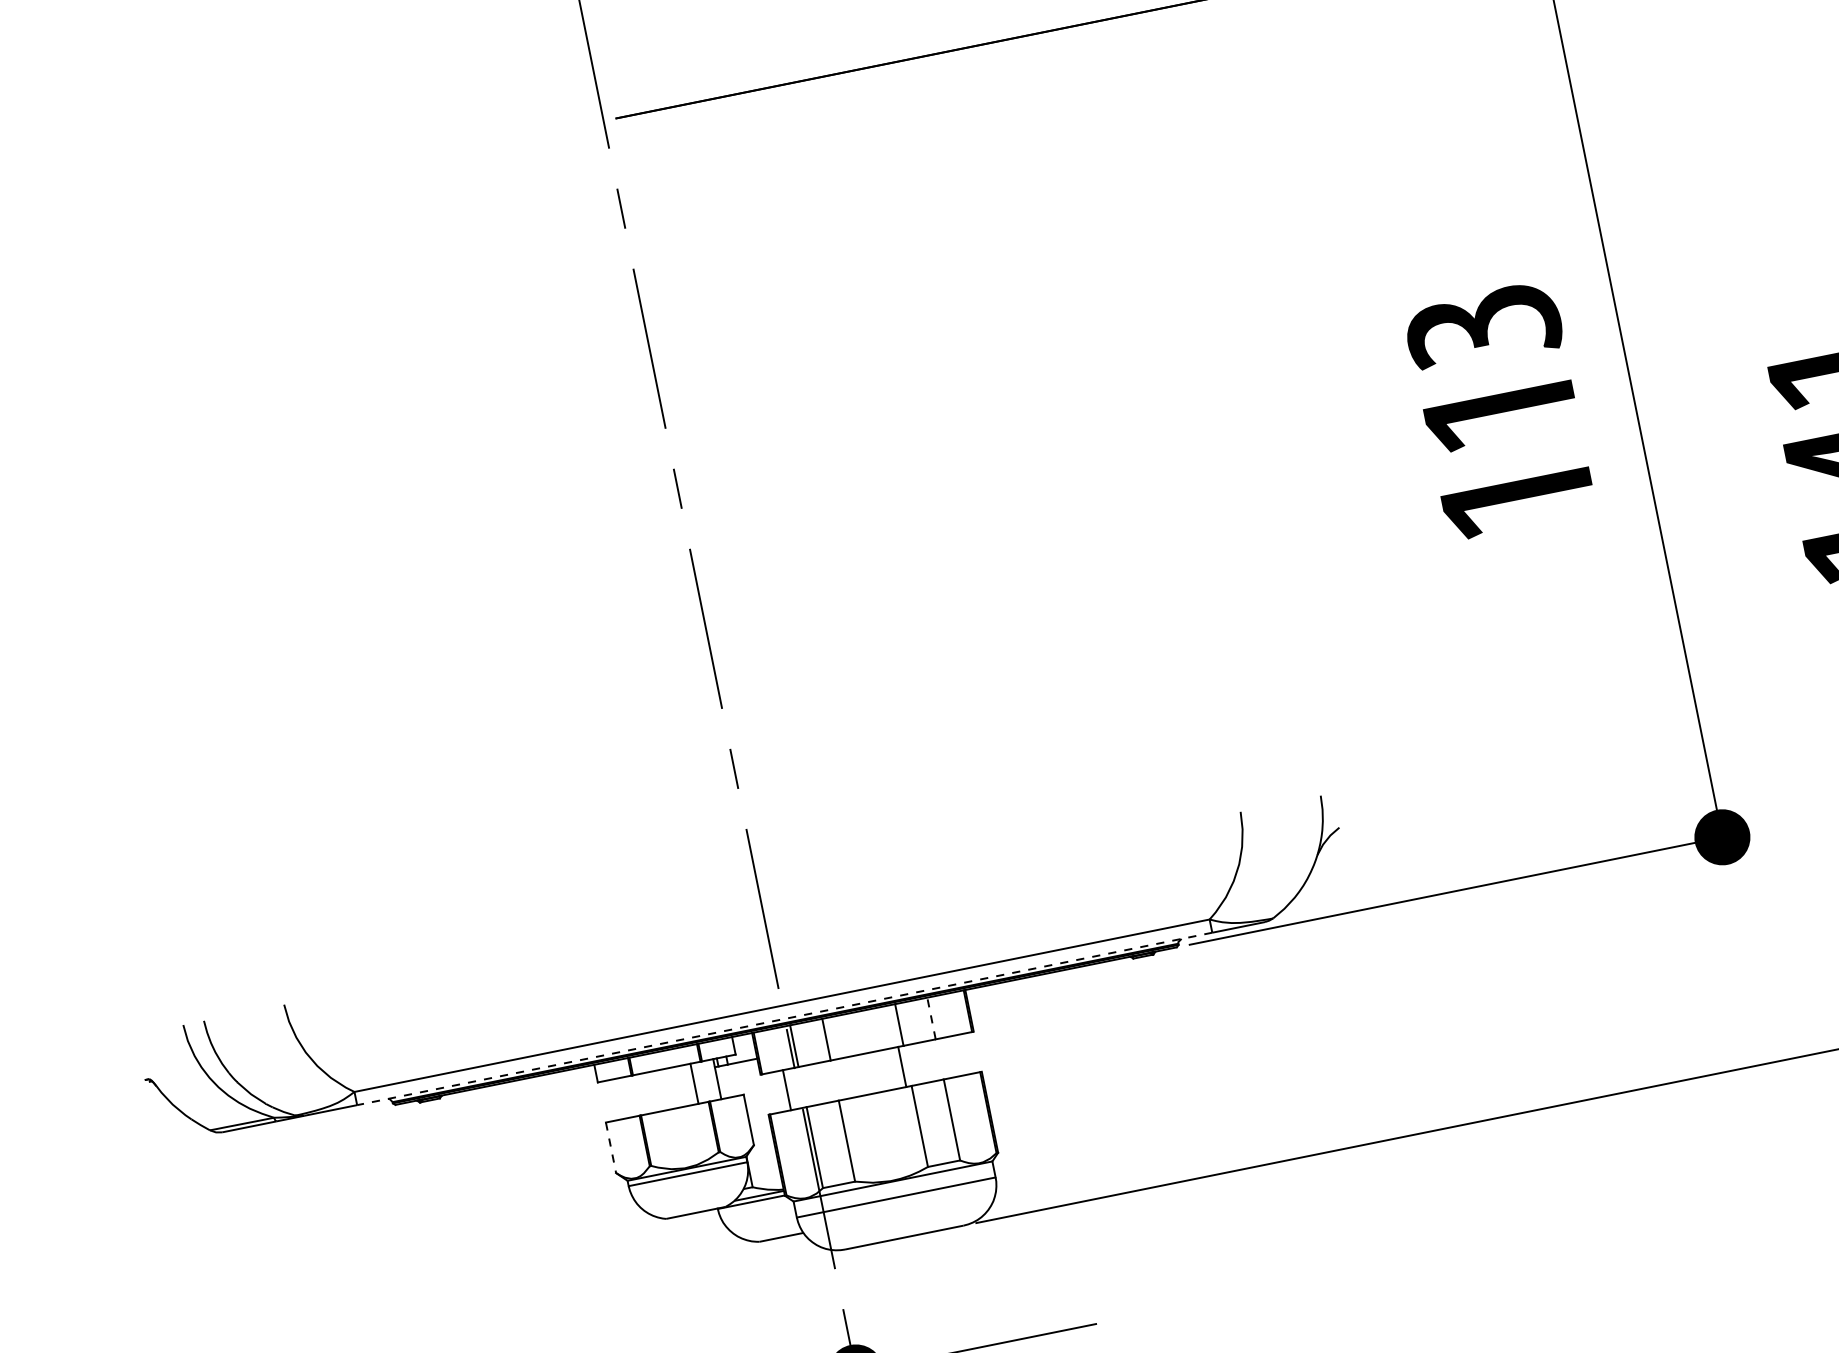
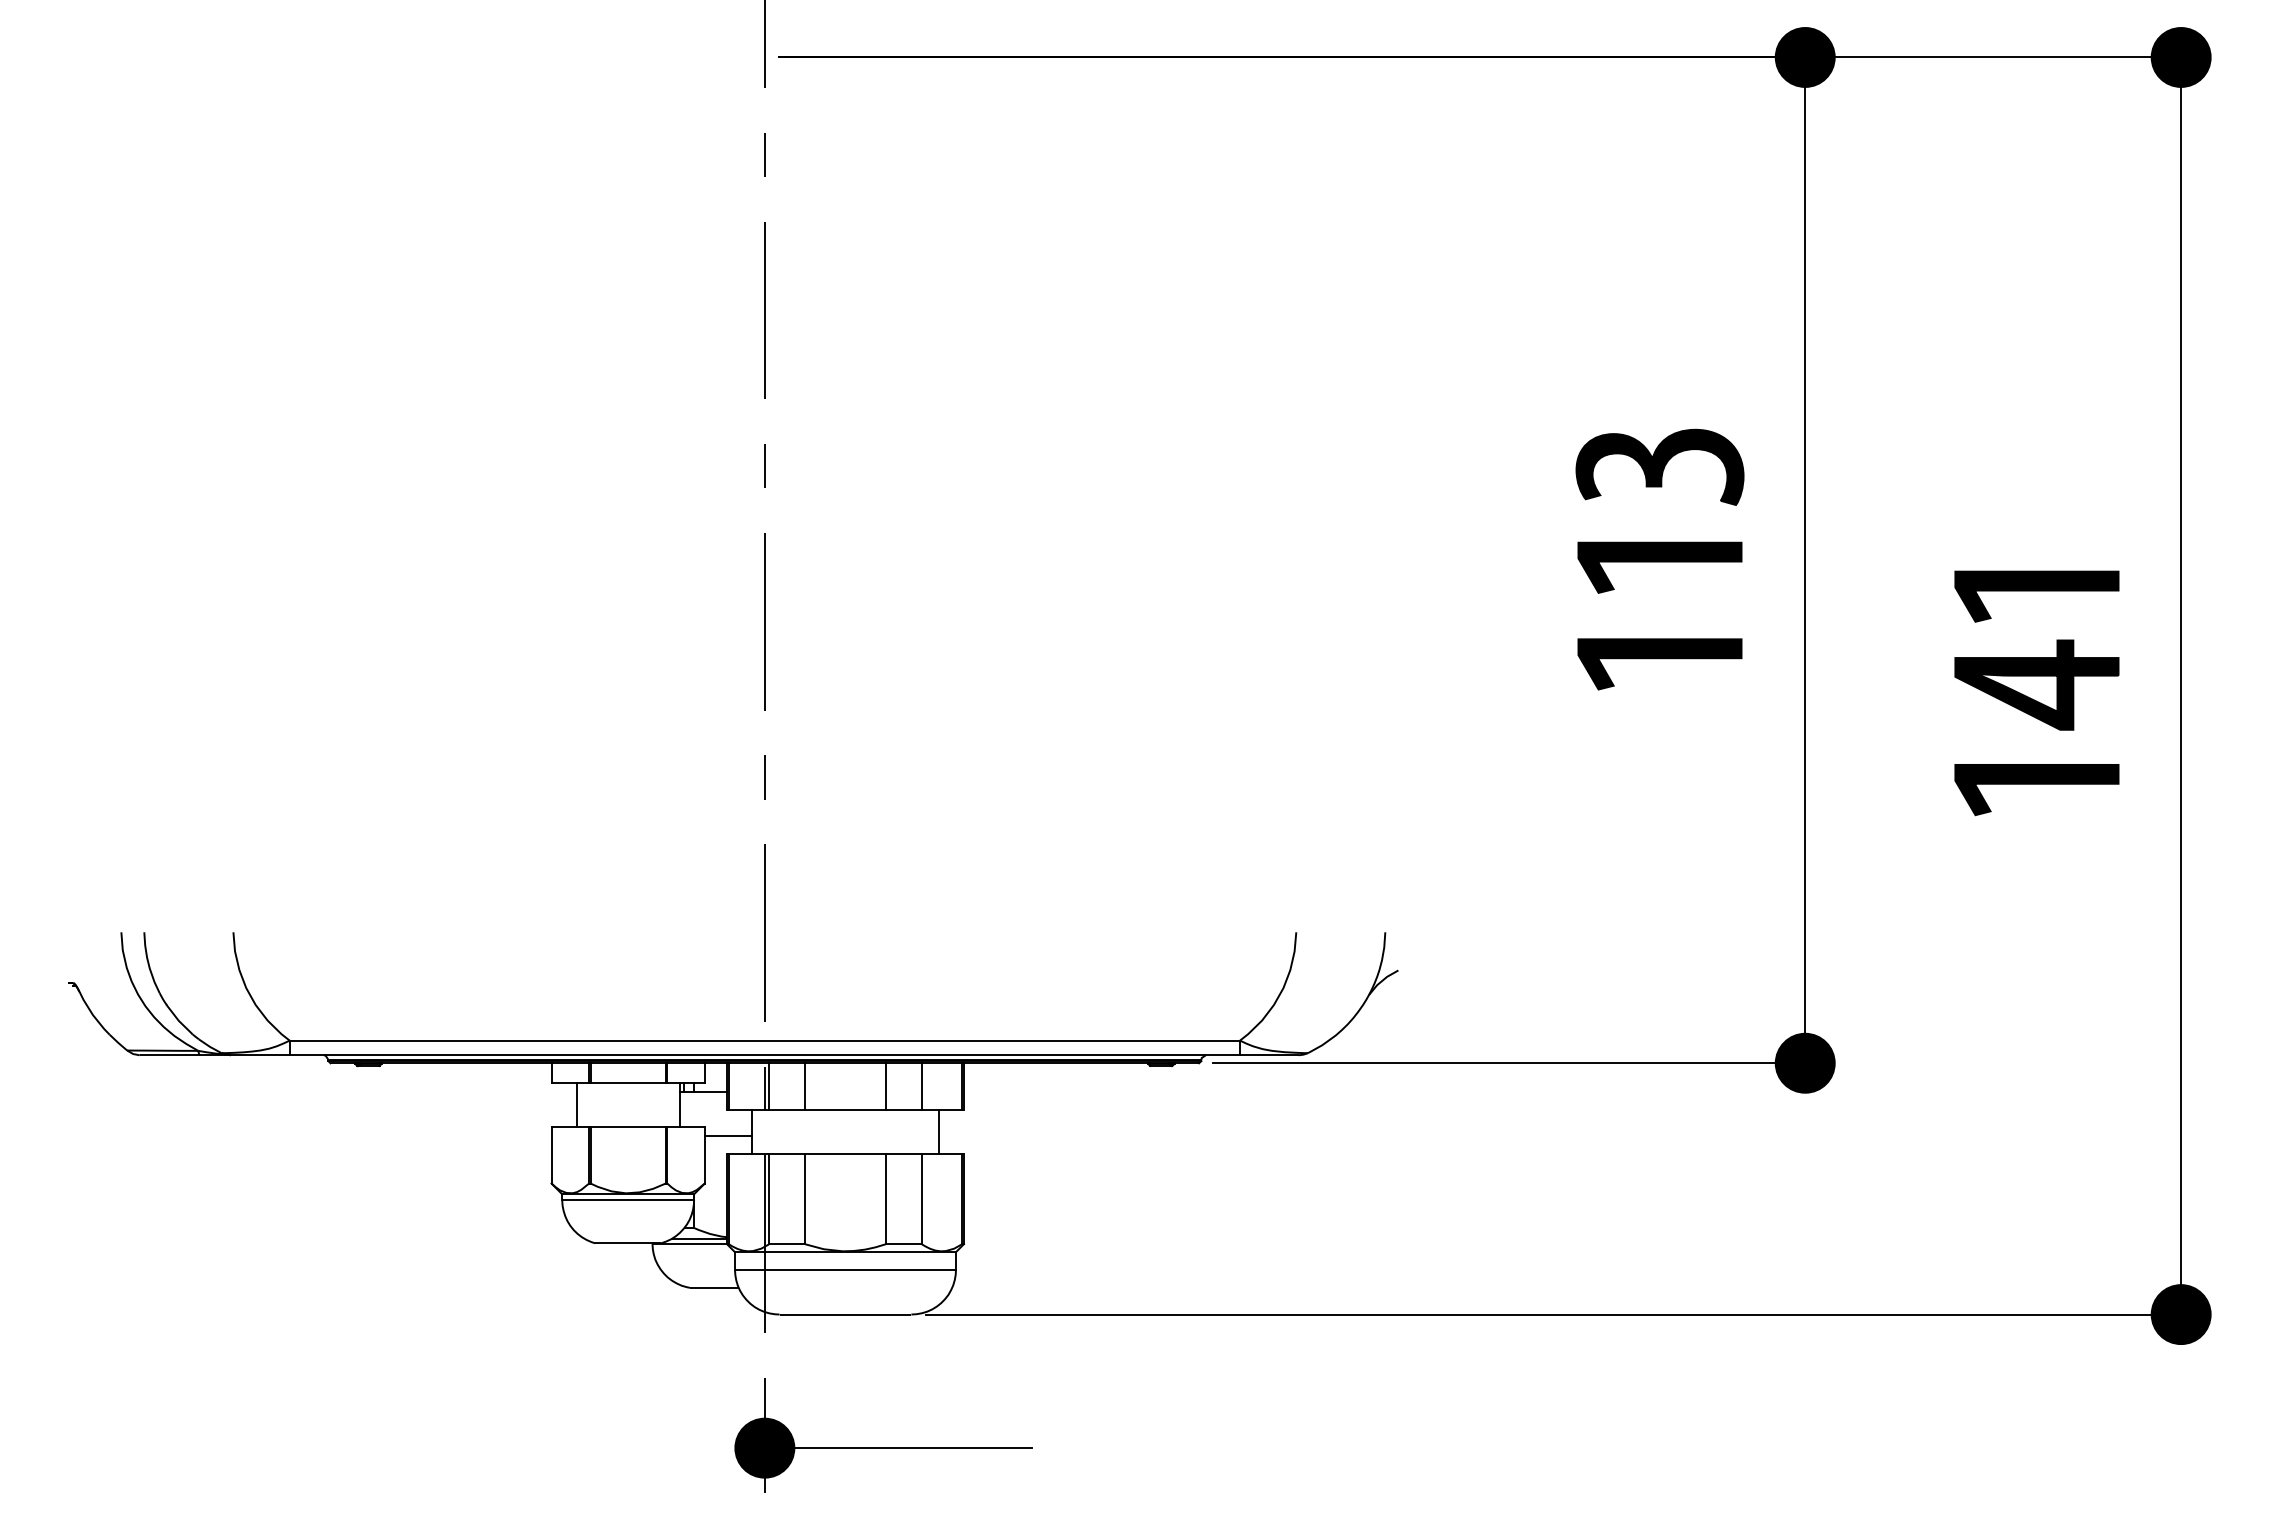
line: (931, 1017) -> (921, 1085), dashed -> solid
line: (784, 1019) -> (764, 1055), dashed -> solid
line: (902, 1066) -> (939, 1131), moved
line: (694, 1083) -> (576, 1104), moved
line: (765, 1098) -> (727, 1136), added
line: (610, 1147) -> (551, 1155), dashed -> solid

